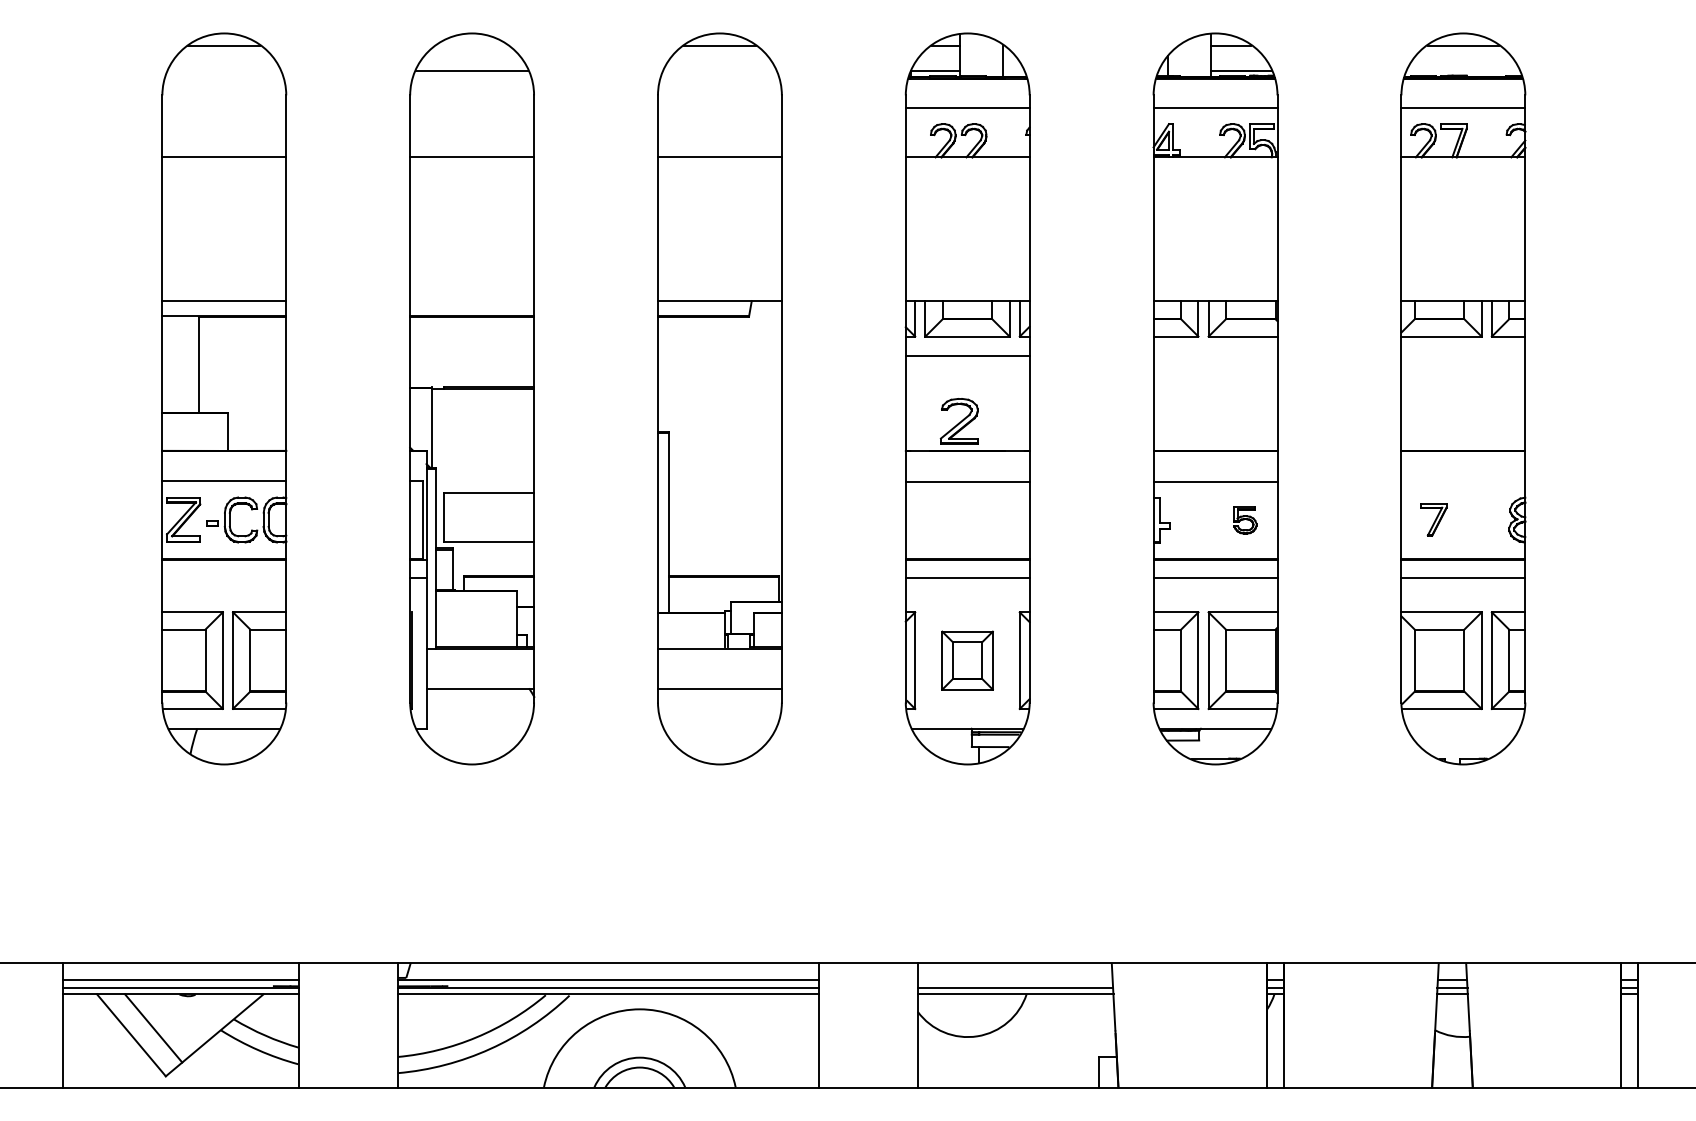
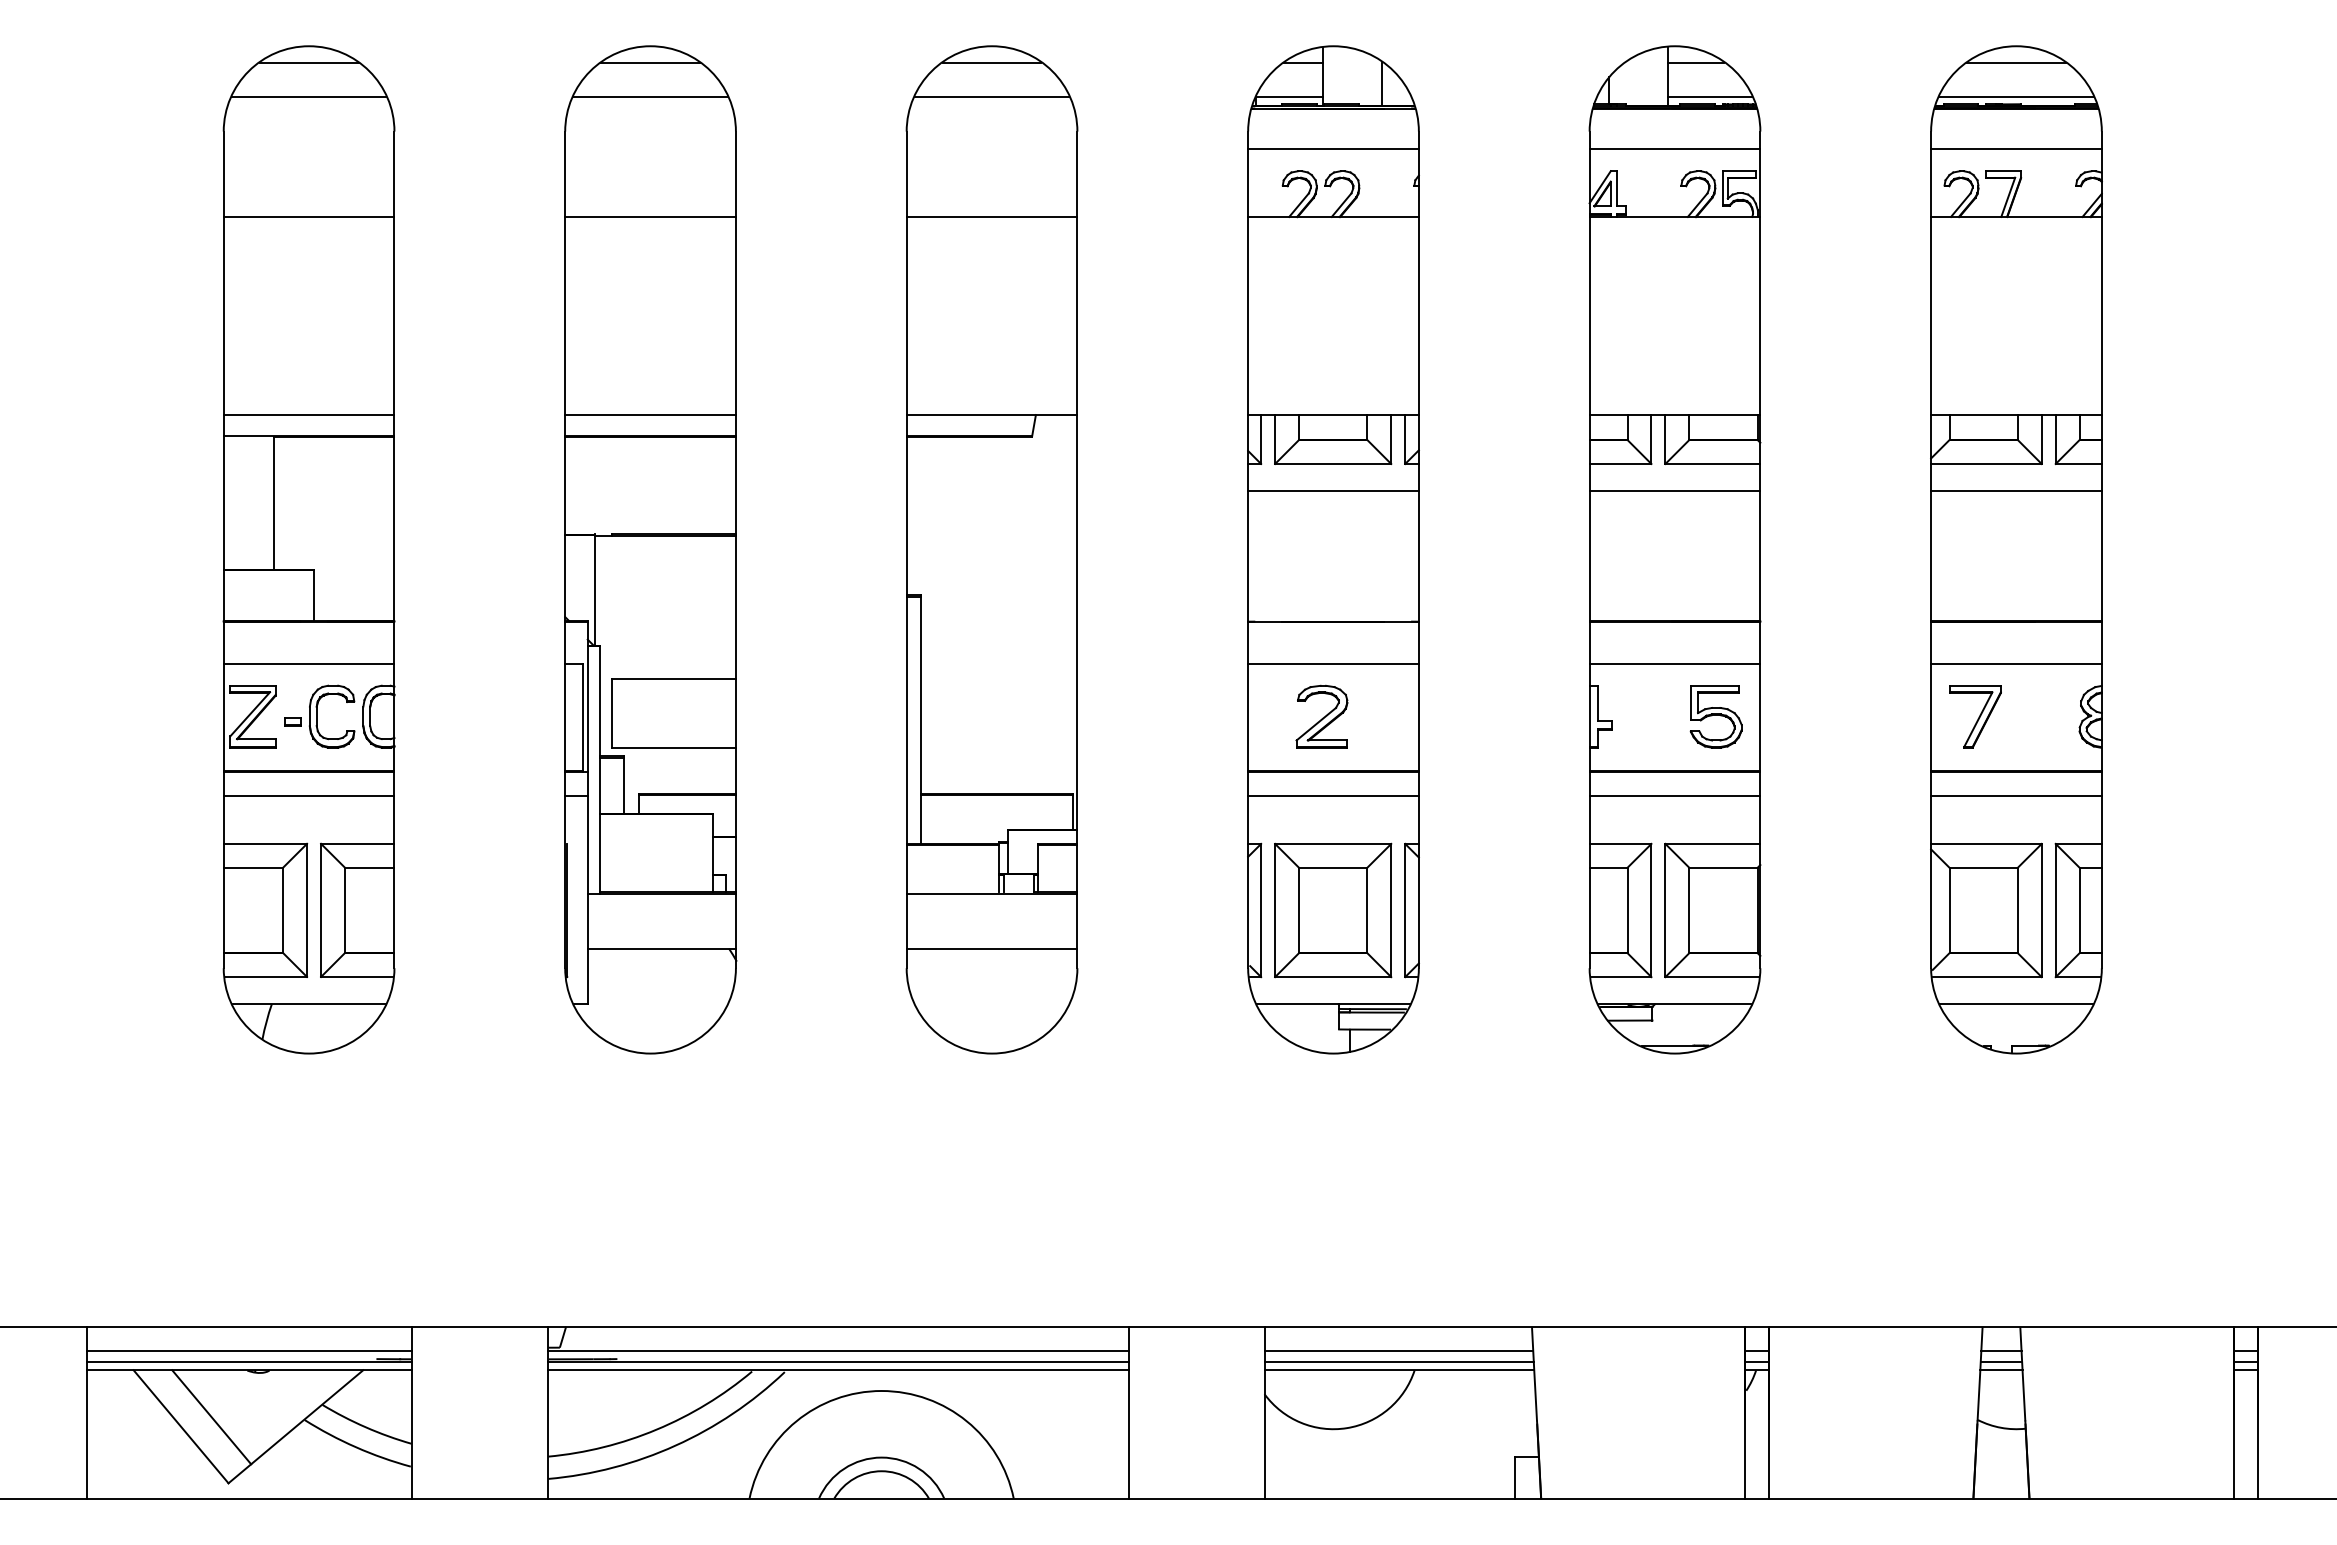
line: (472, 45) -> (650, 63), added
line: (223, 70) -> (308, 97), added
line: (719, 70) -> (991, 97), added
line: (1463, 70) -> (2016, 97), added
line: (472, 301) -> (650, 415), added
line: (1215, 356) -> (1674, 491), added
line: (1463, 356) -> (2016, 491), added
part: (959, 421) -> (1321, 716), moved
line: (1463, 481) -> (2016, 663), added
part: (1244, 519) -> (1715, 716), size x1.67
part: (1433, 519) -> (1975, 716), size x1.43
line: (223, 577) -> (308, 796), added
part: (967, 660) -> (1333, 910), size x1.67
line: (1463, 728) -> (2016, 1004), added
line: (1015, 979) -> (1399, 1350), added

